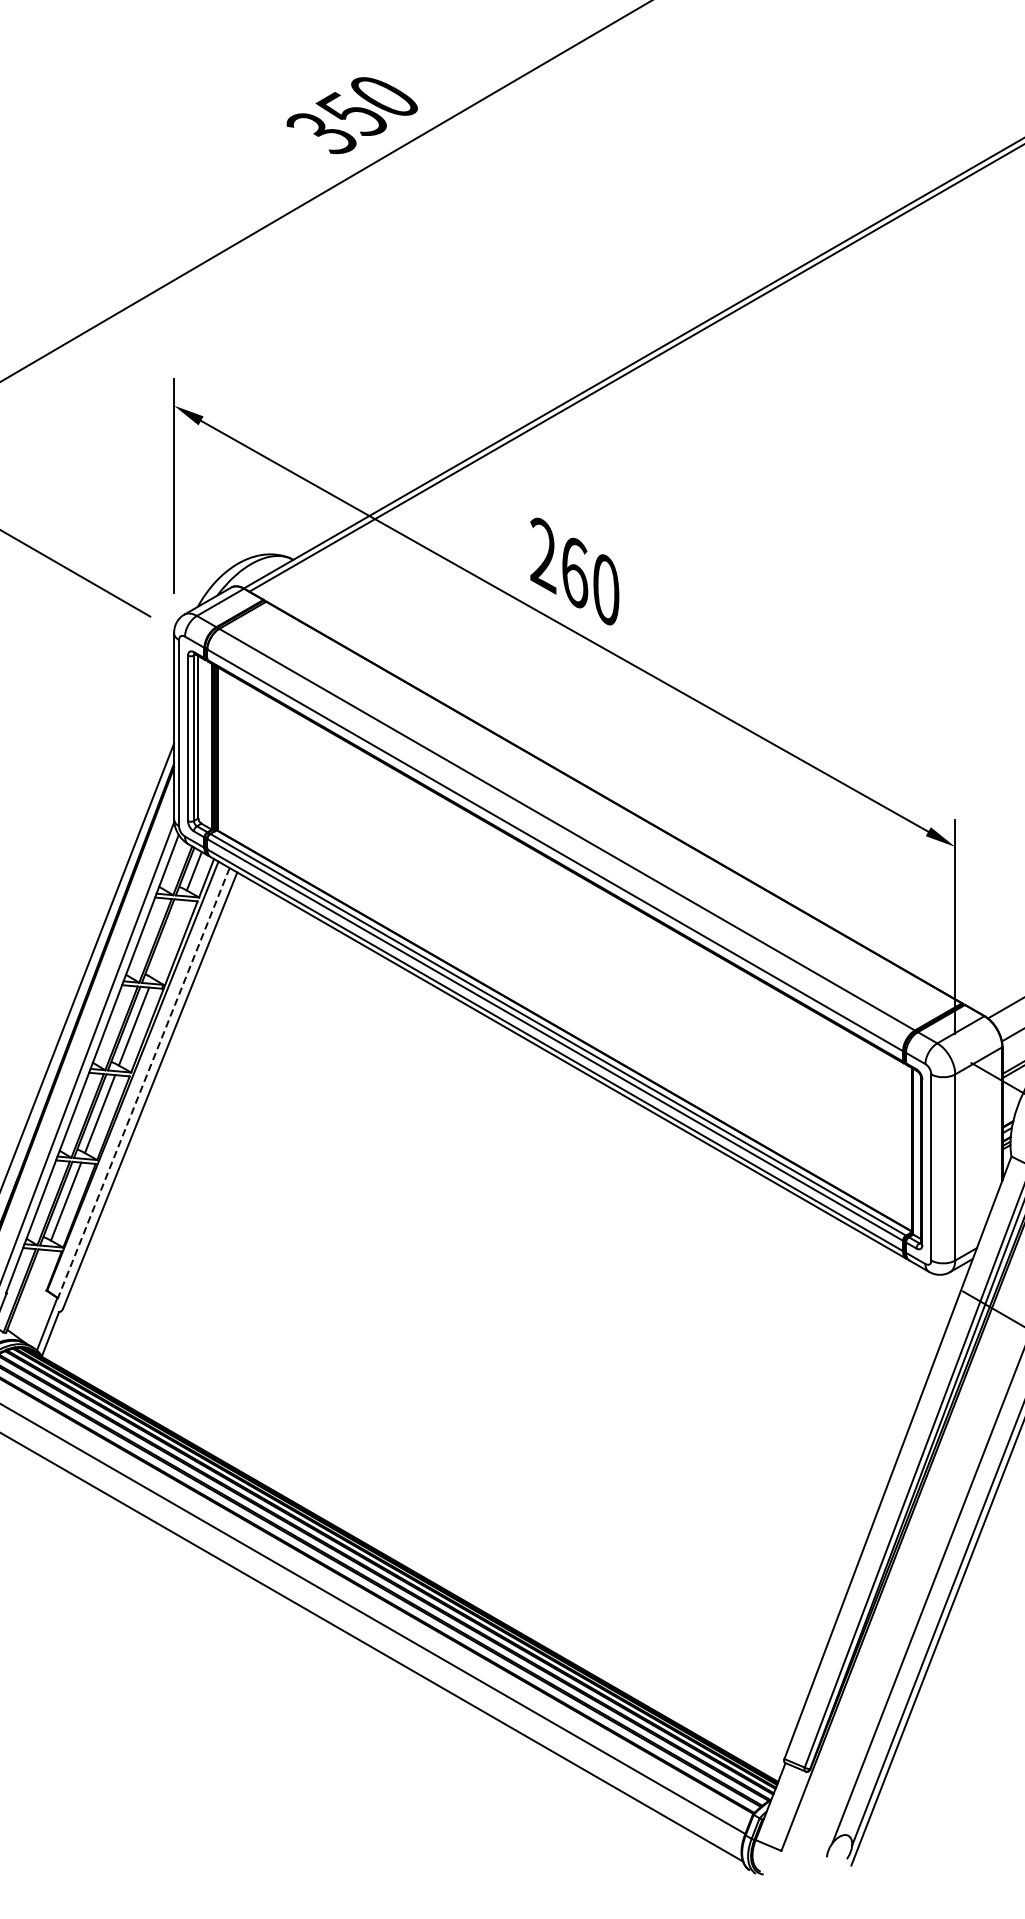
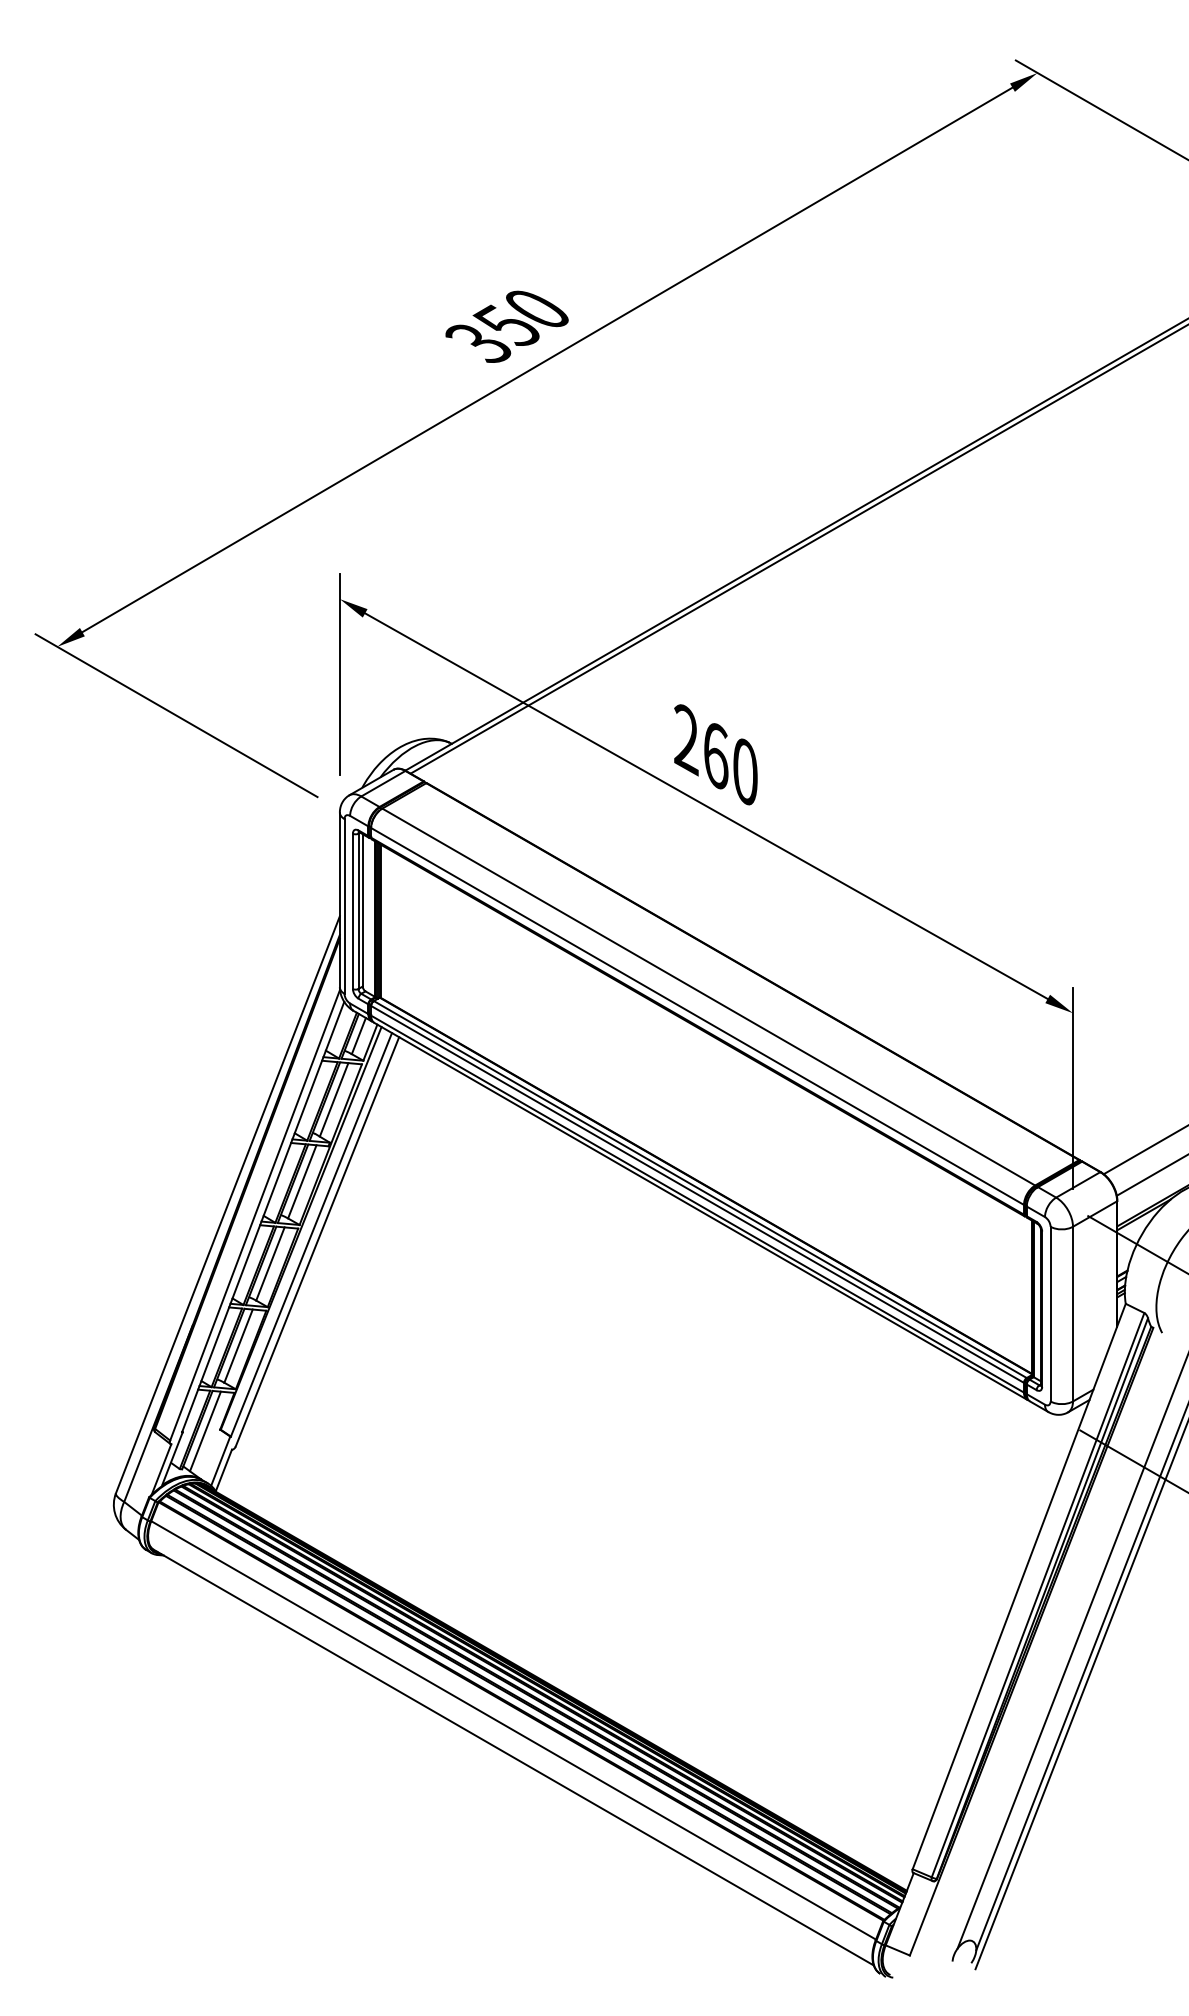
line: (167, 938) -> (333, 1099), added
line: (143, 1083) -> (311, 1235), dashed -> solid
line: (30, 1292) -> (205, 1431), added

